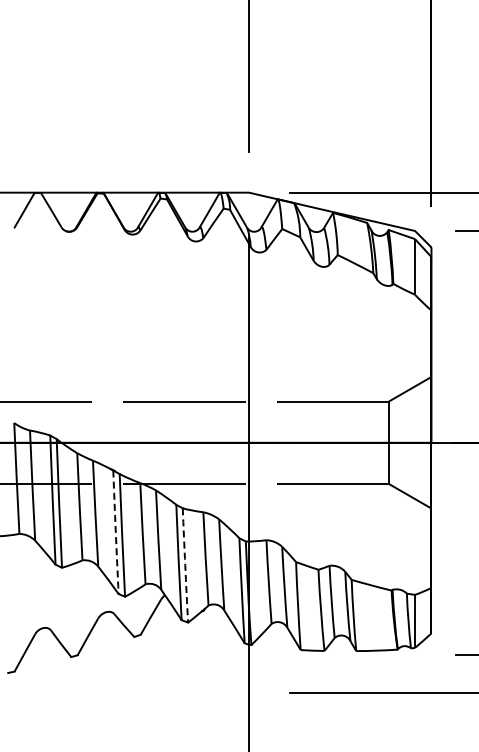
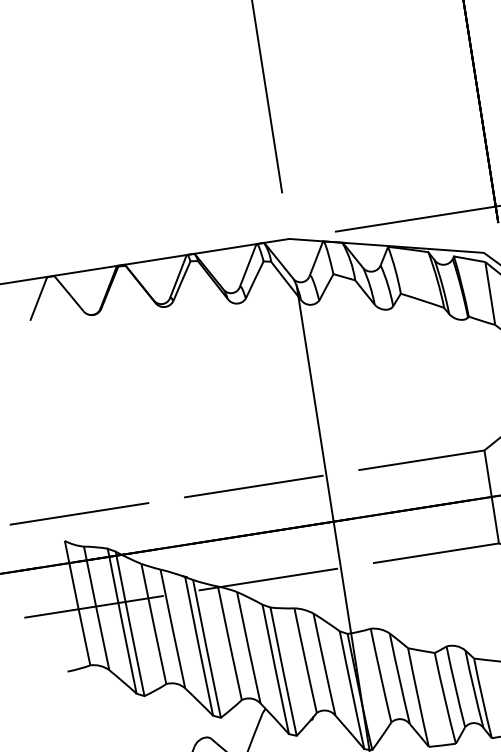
arc: (115, 532) -> (198, 646), dashed -> solid
arc: (185, 565) -> (283, 671), dashed -> solid

